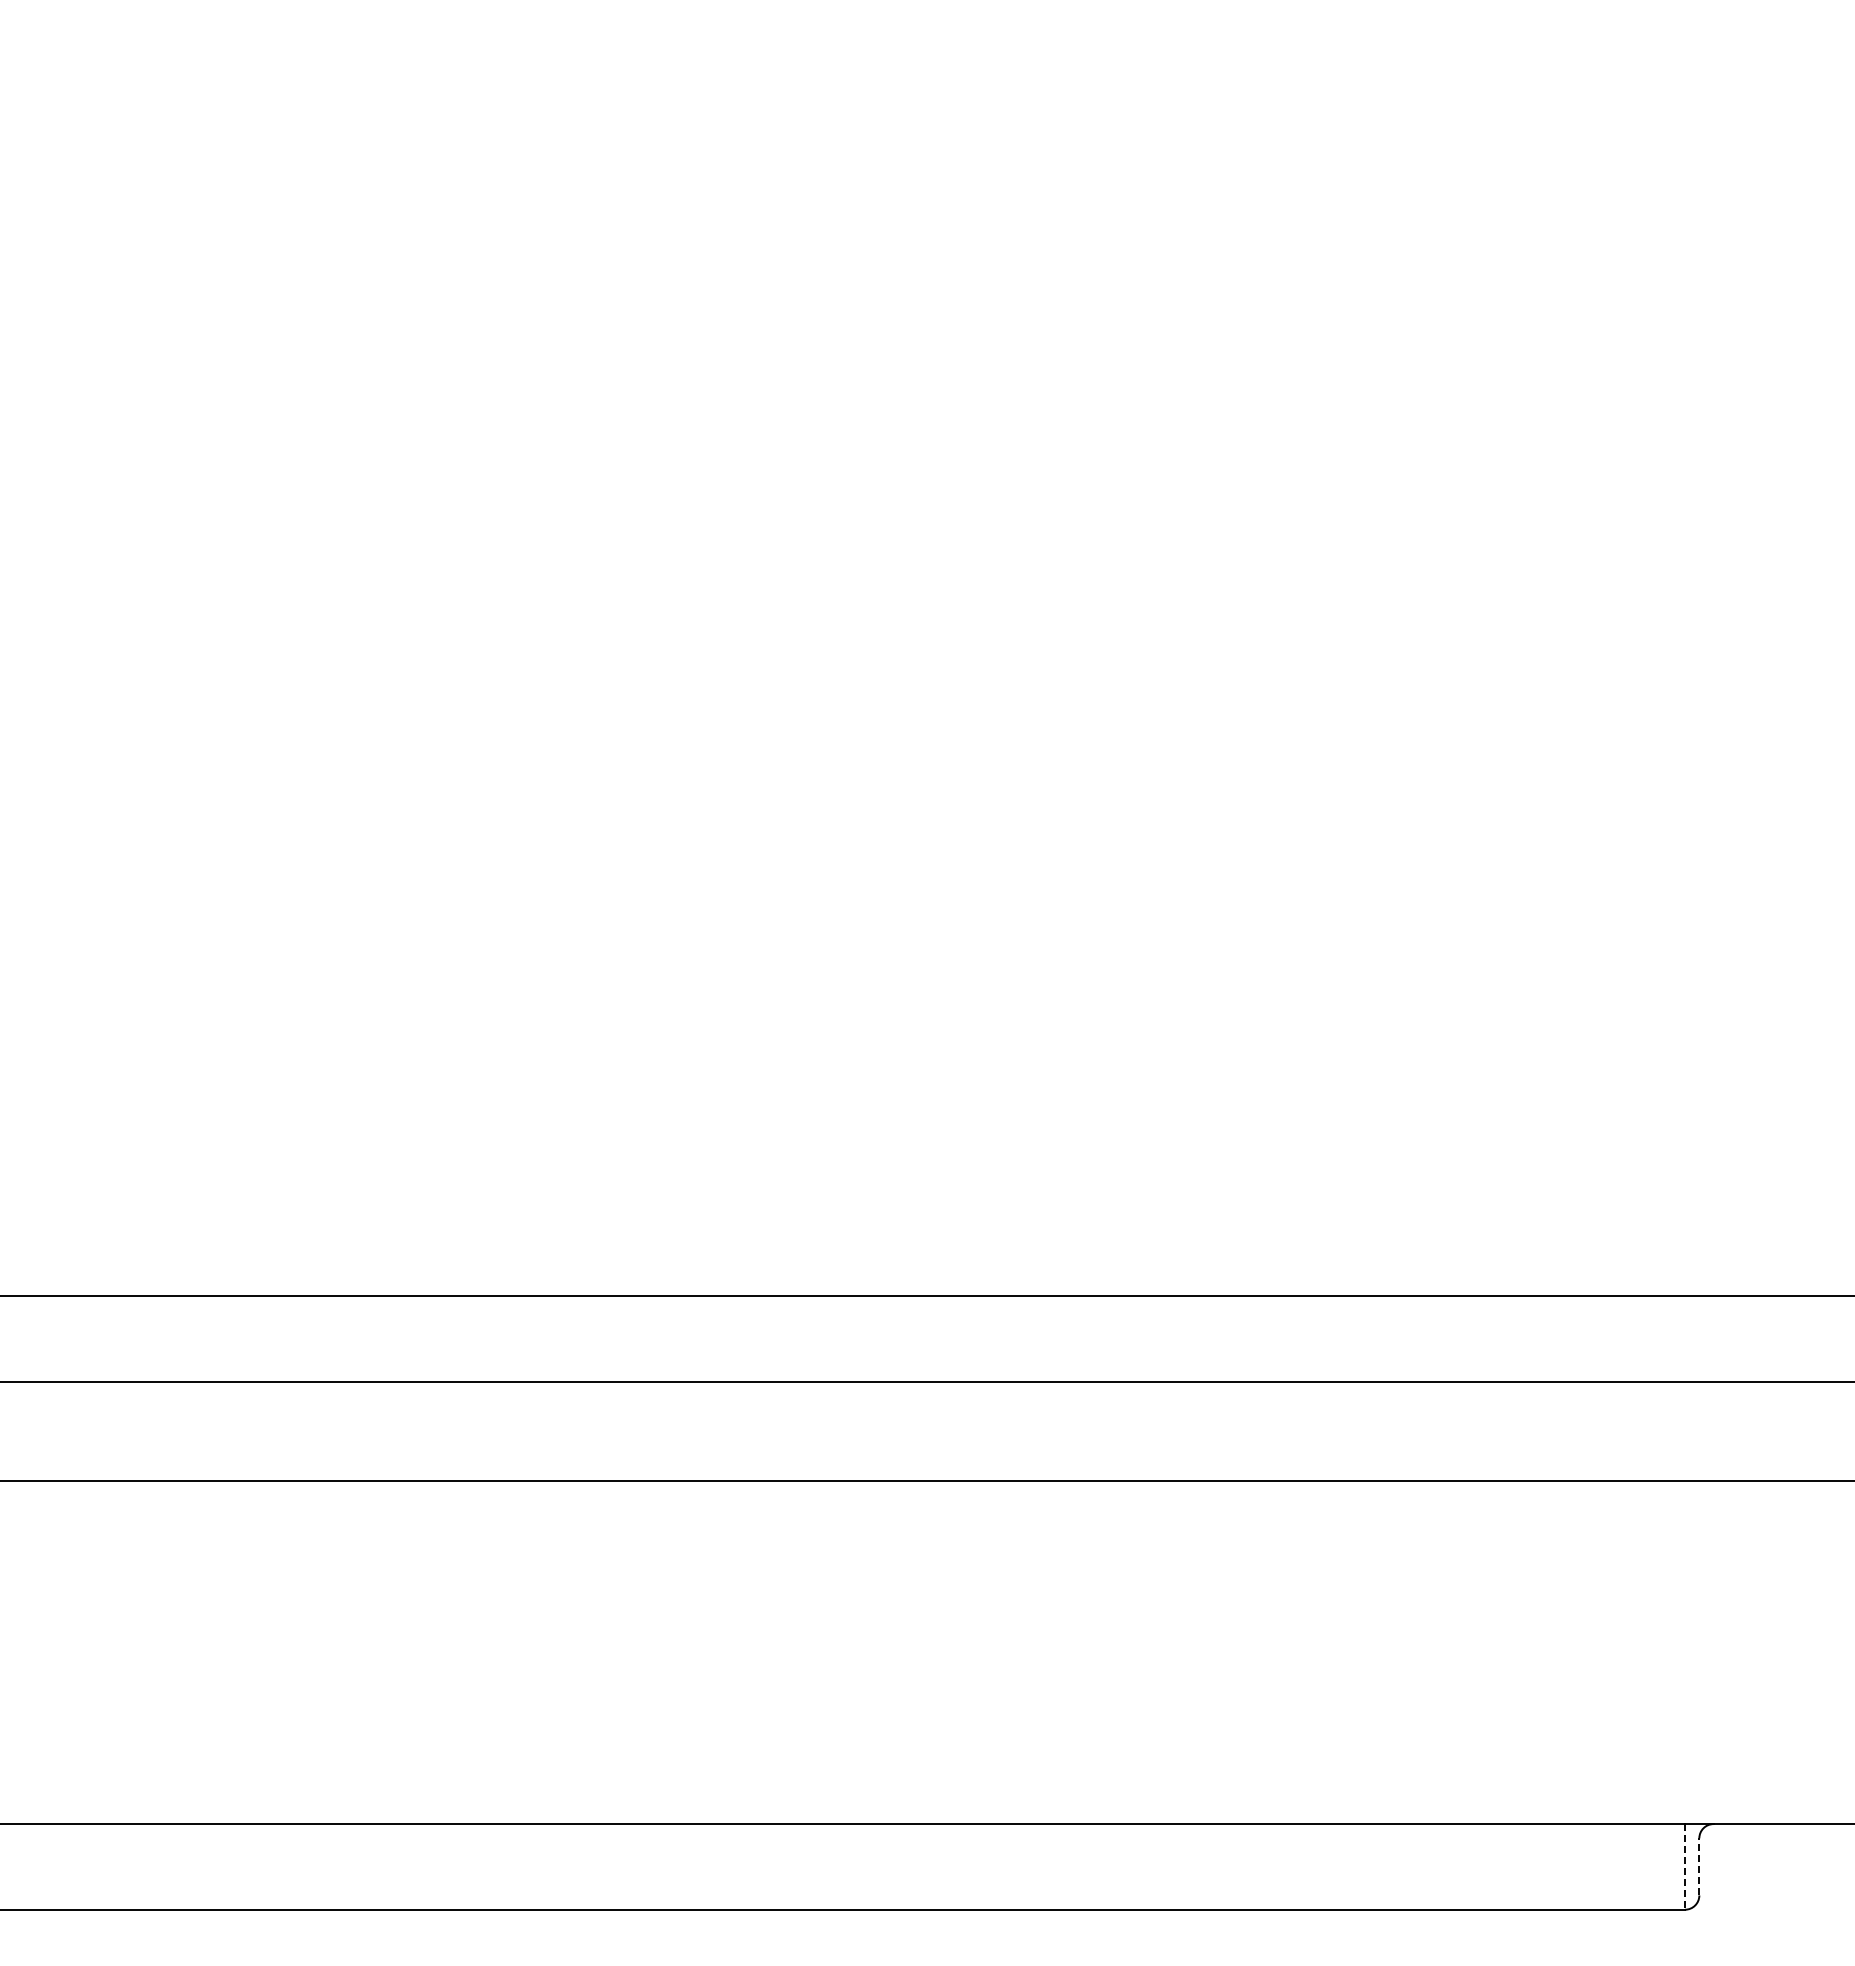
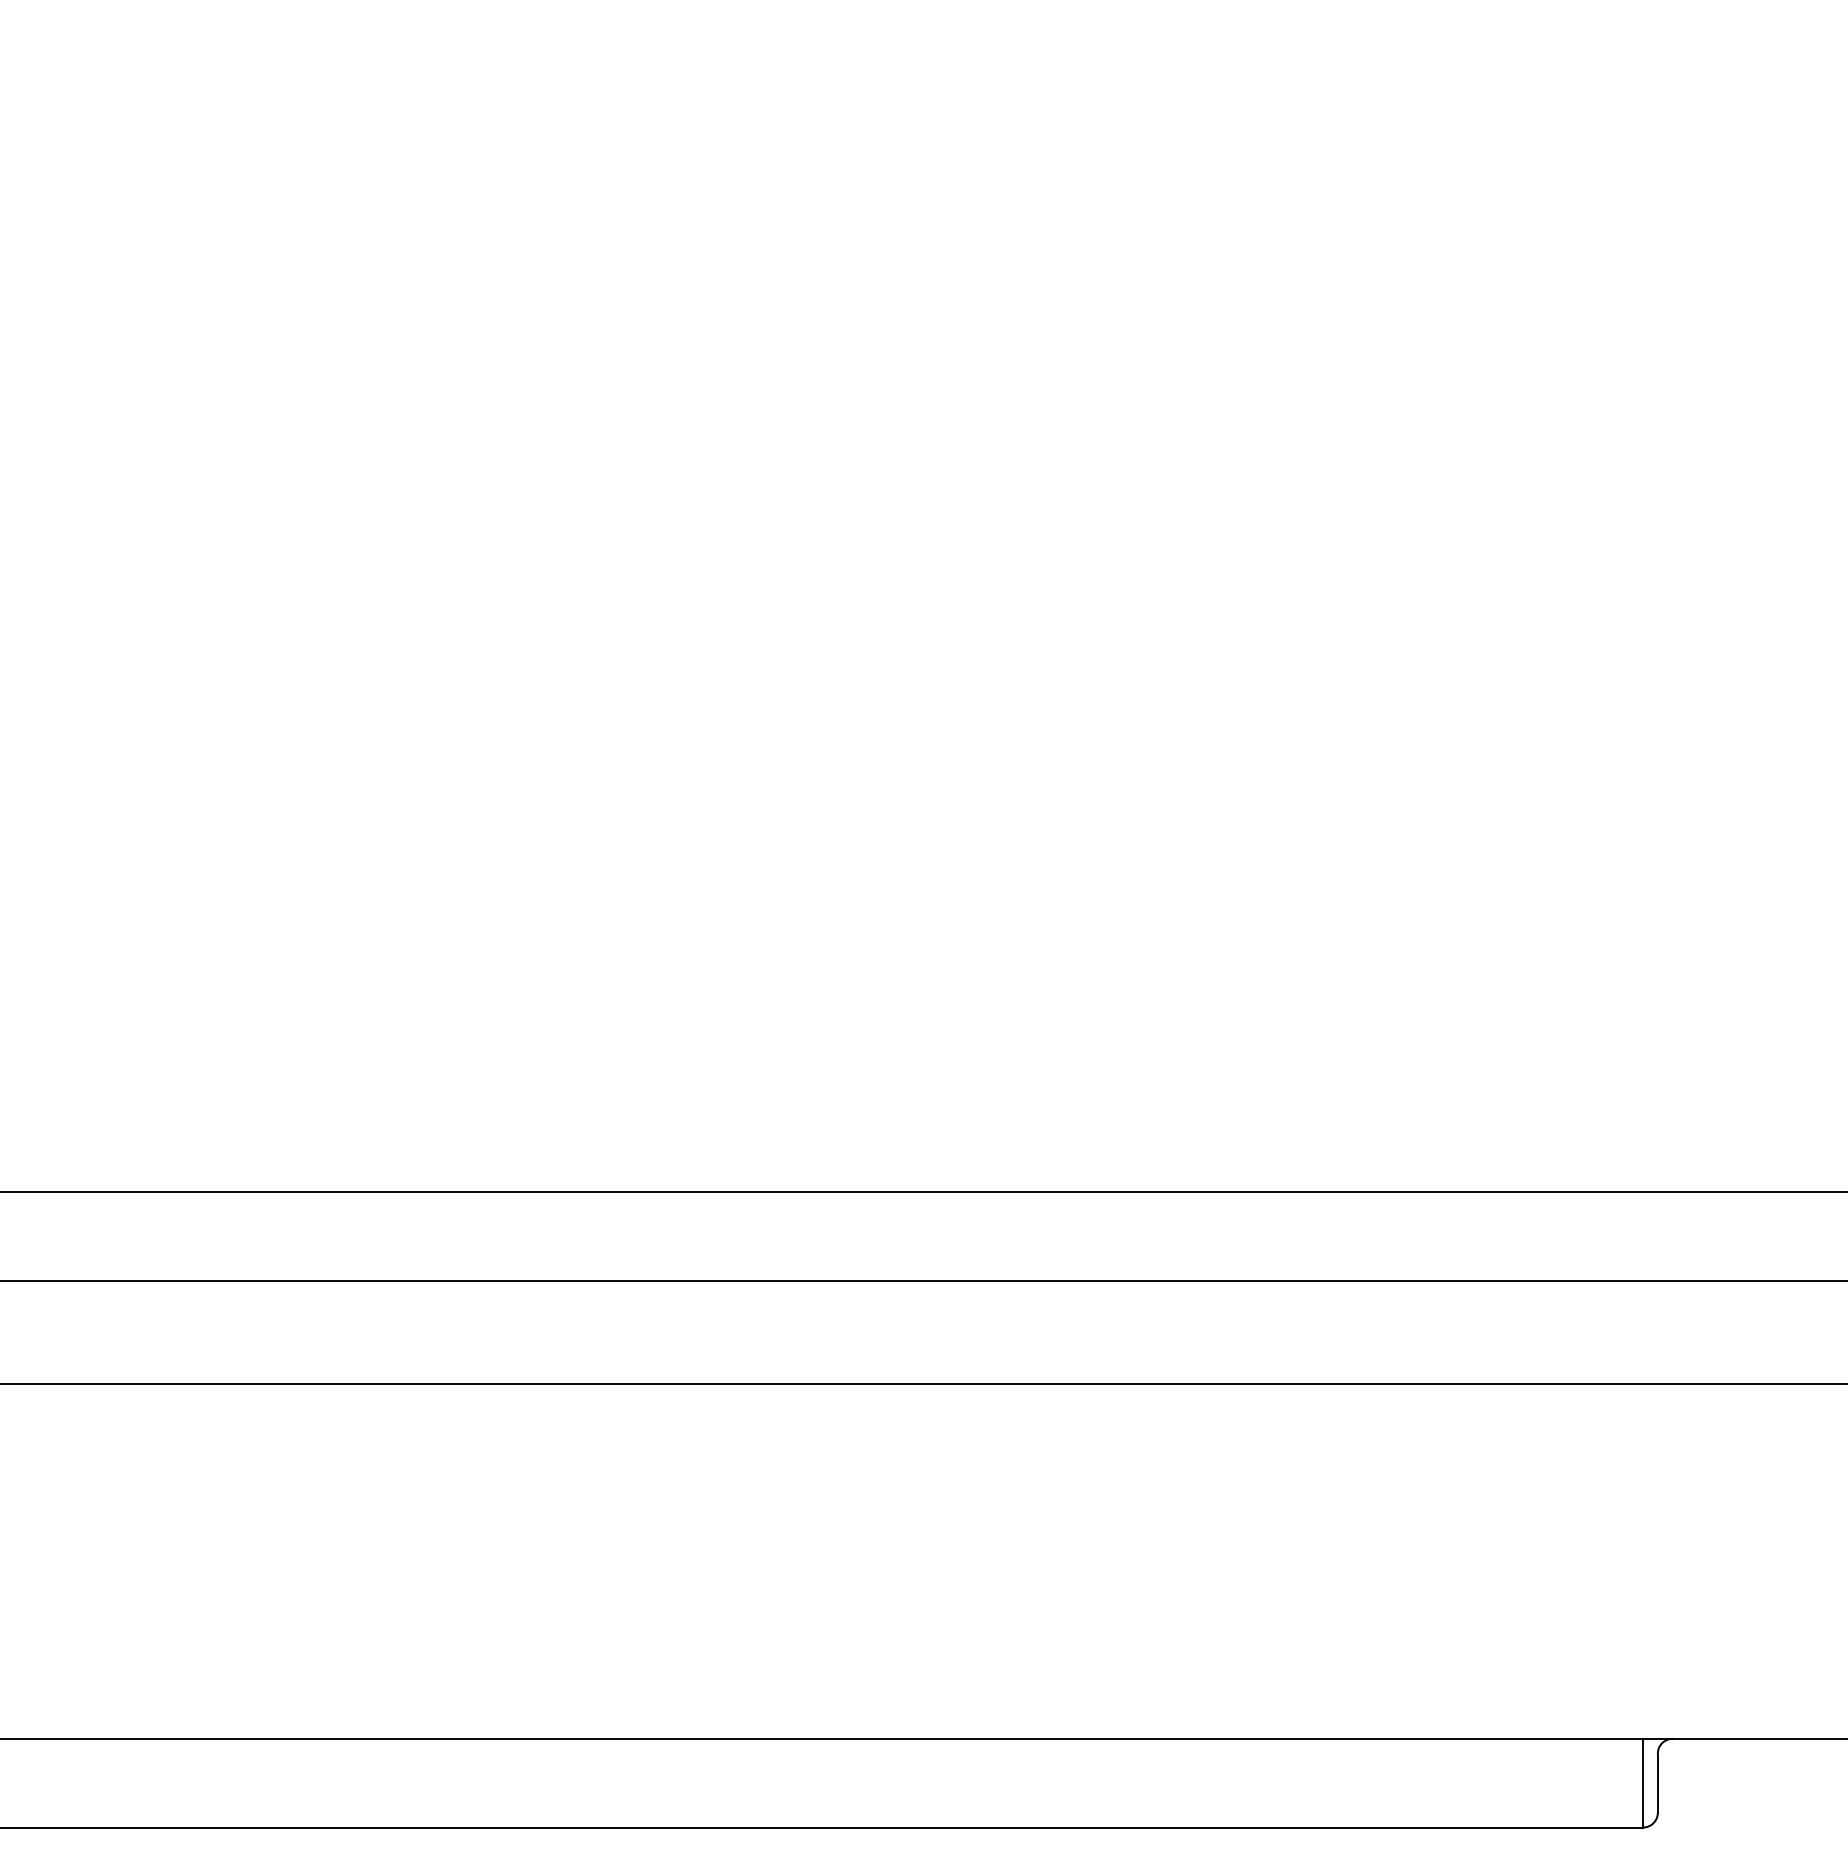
line: (1685, 1866) -> (1643, 1782), dashed -> solid
line: (1699, 1866) -> (1657, 1782), dashed -> solid

